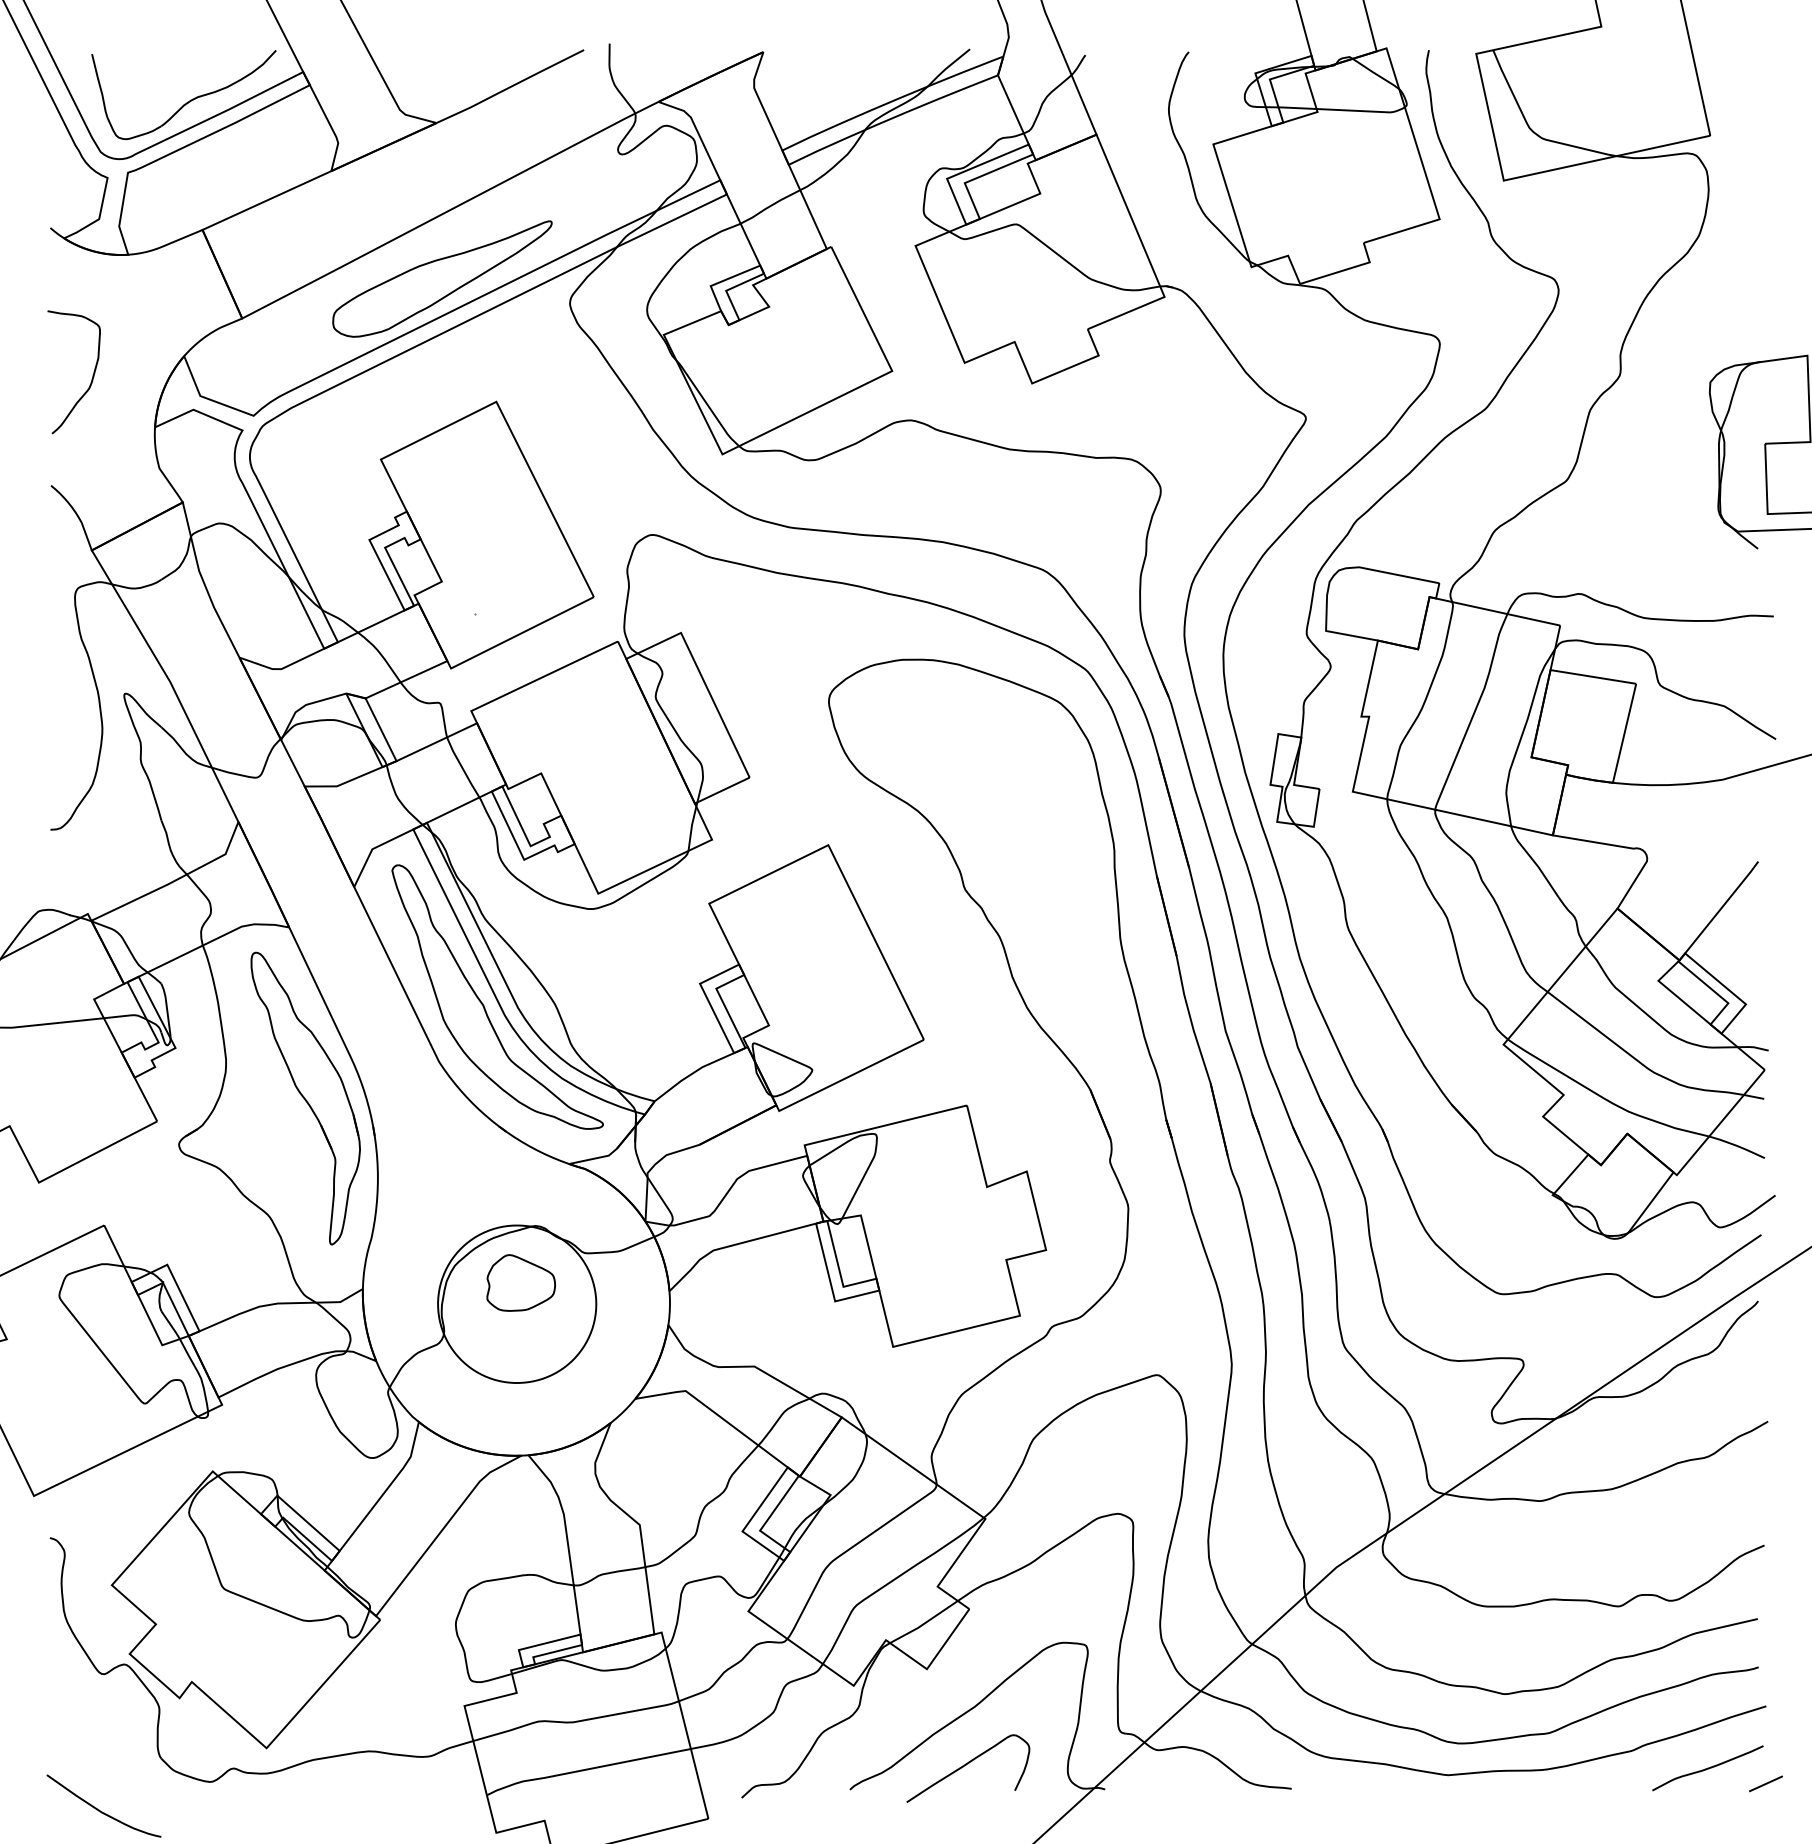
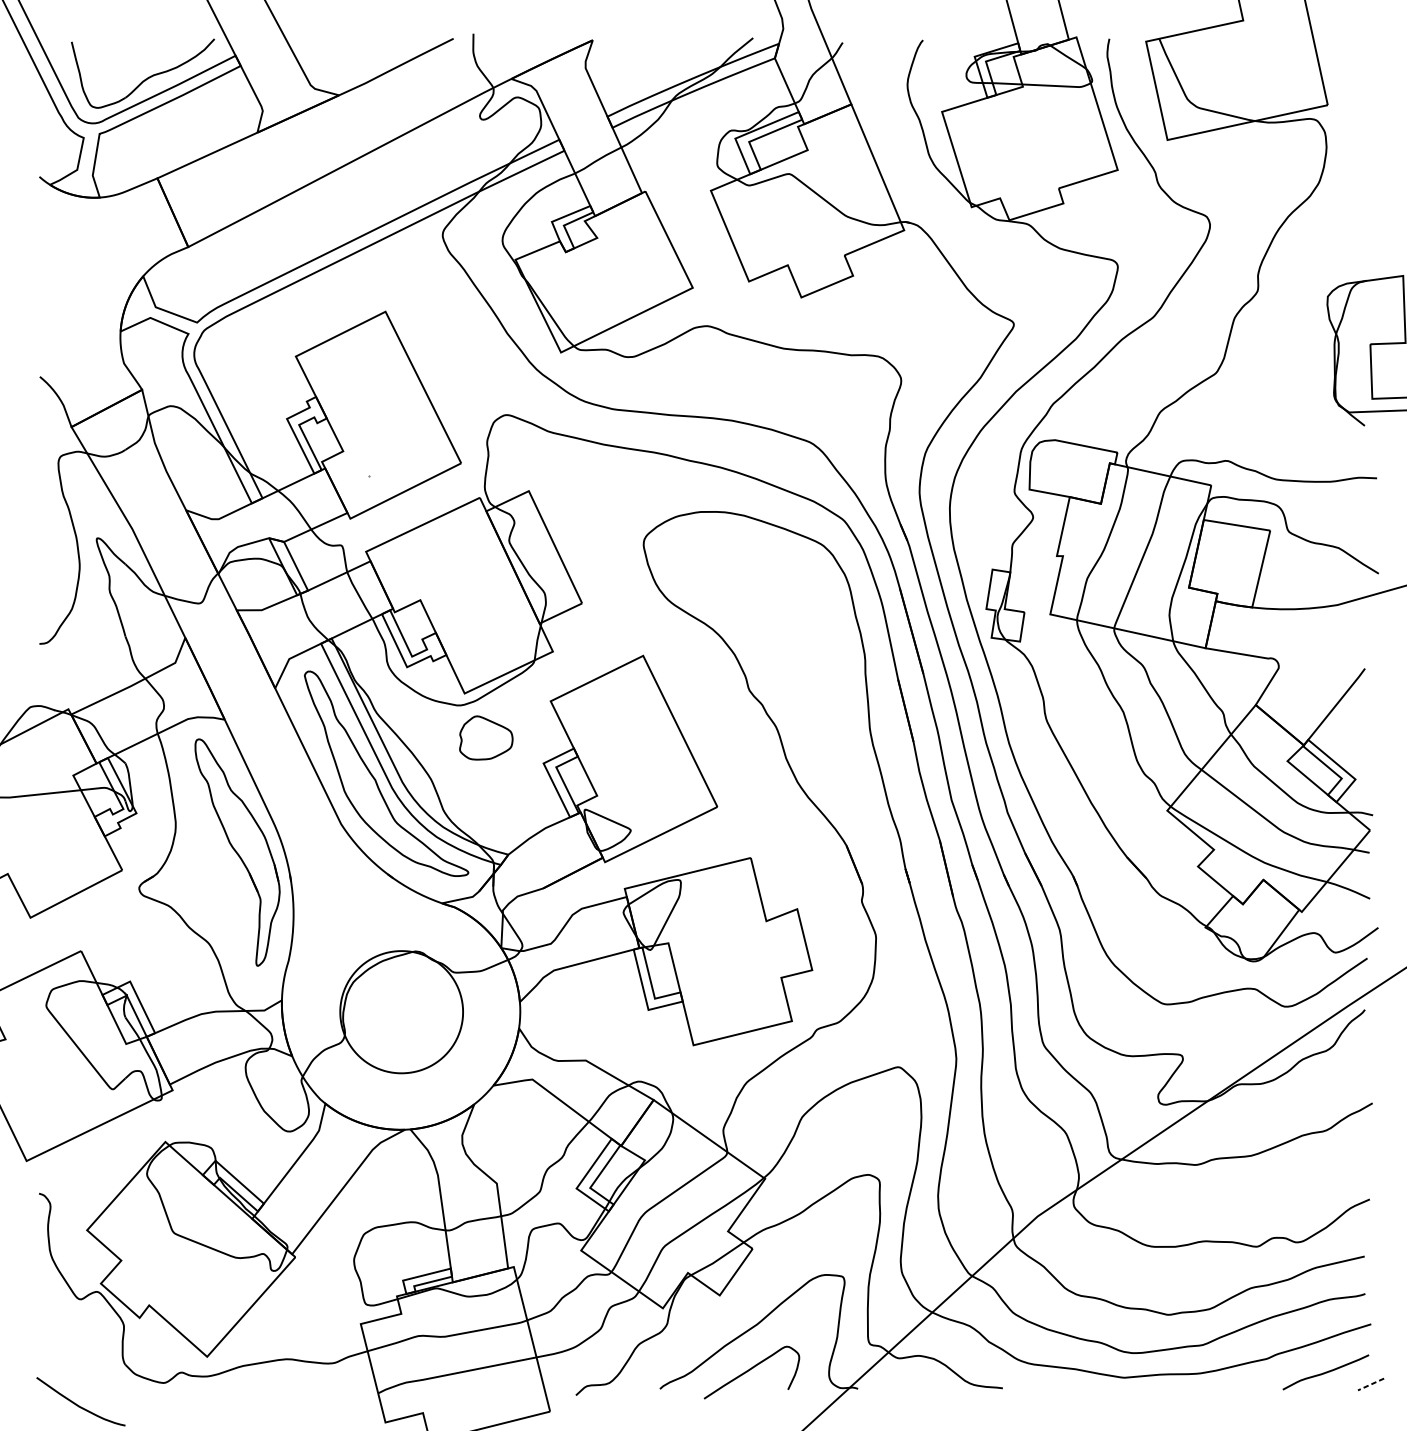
part: (442, 278) -> (343, 216), removed
curve: (91, 378) -> (71, 293), removed
part: (520, 1282) -> (485, 737), moved
line: (1765, 1784) -> (1370, 1384), solid -> dashed

